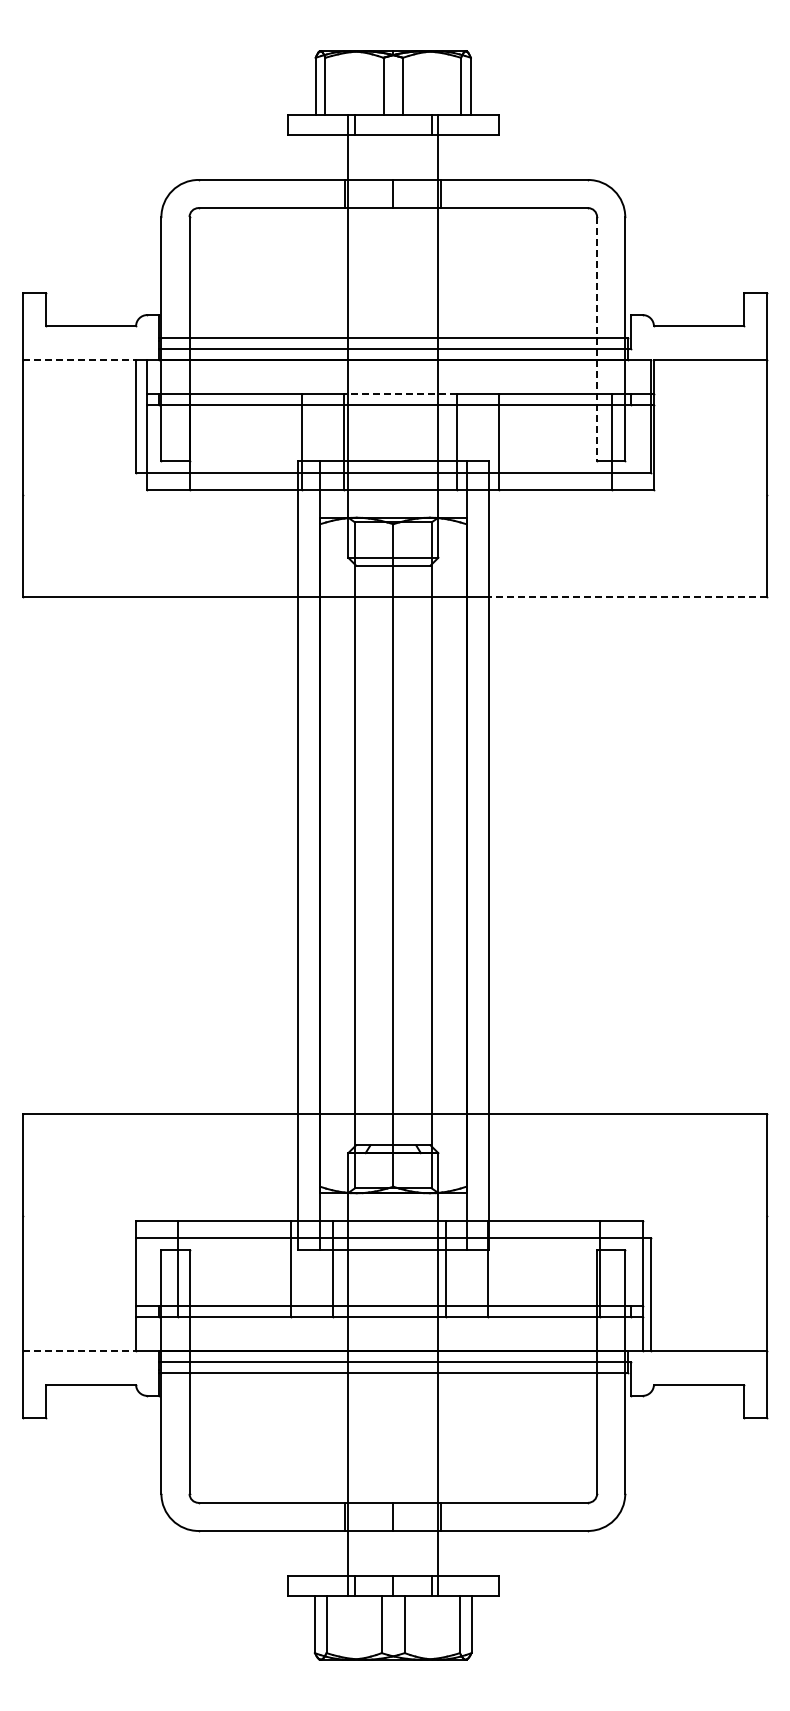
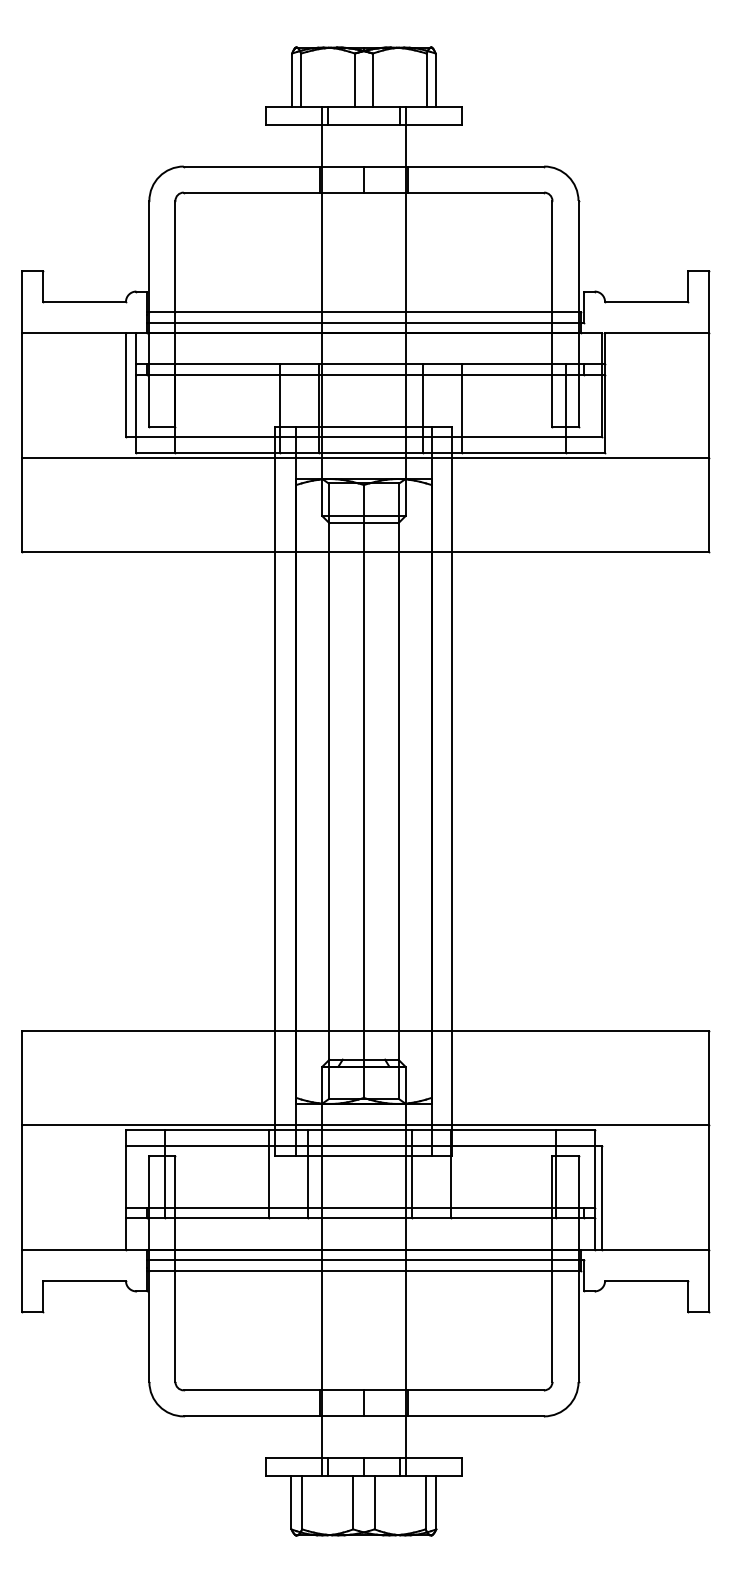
line: (597, 339) -> (552, 314), dashed -> solid
line: (80, 360) -> (74, 333), dashed -> solid
line: (400, 393) -> (370, 364), dashed -> solid
line: (394, 495) -> (365, 458), added
line: (627, 596) -> (580, 551), dashed -> solid
line: (394, 1215) -> (365, 1124), added
line: (80, 1350) -> (74, 1249), dashed -> solid

